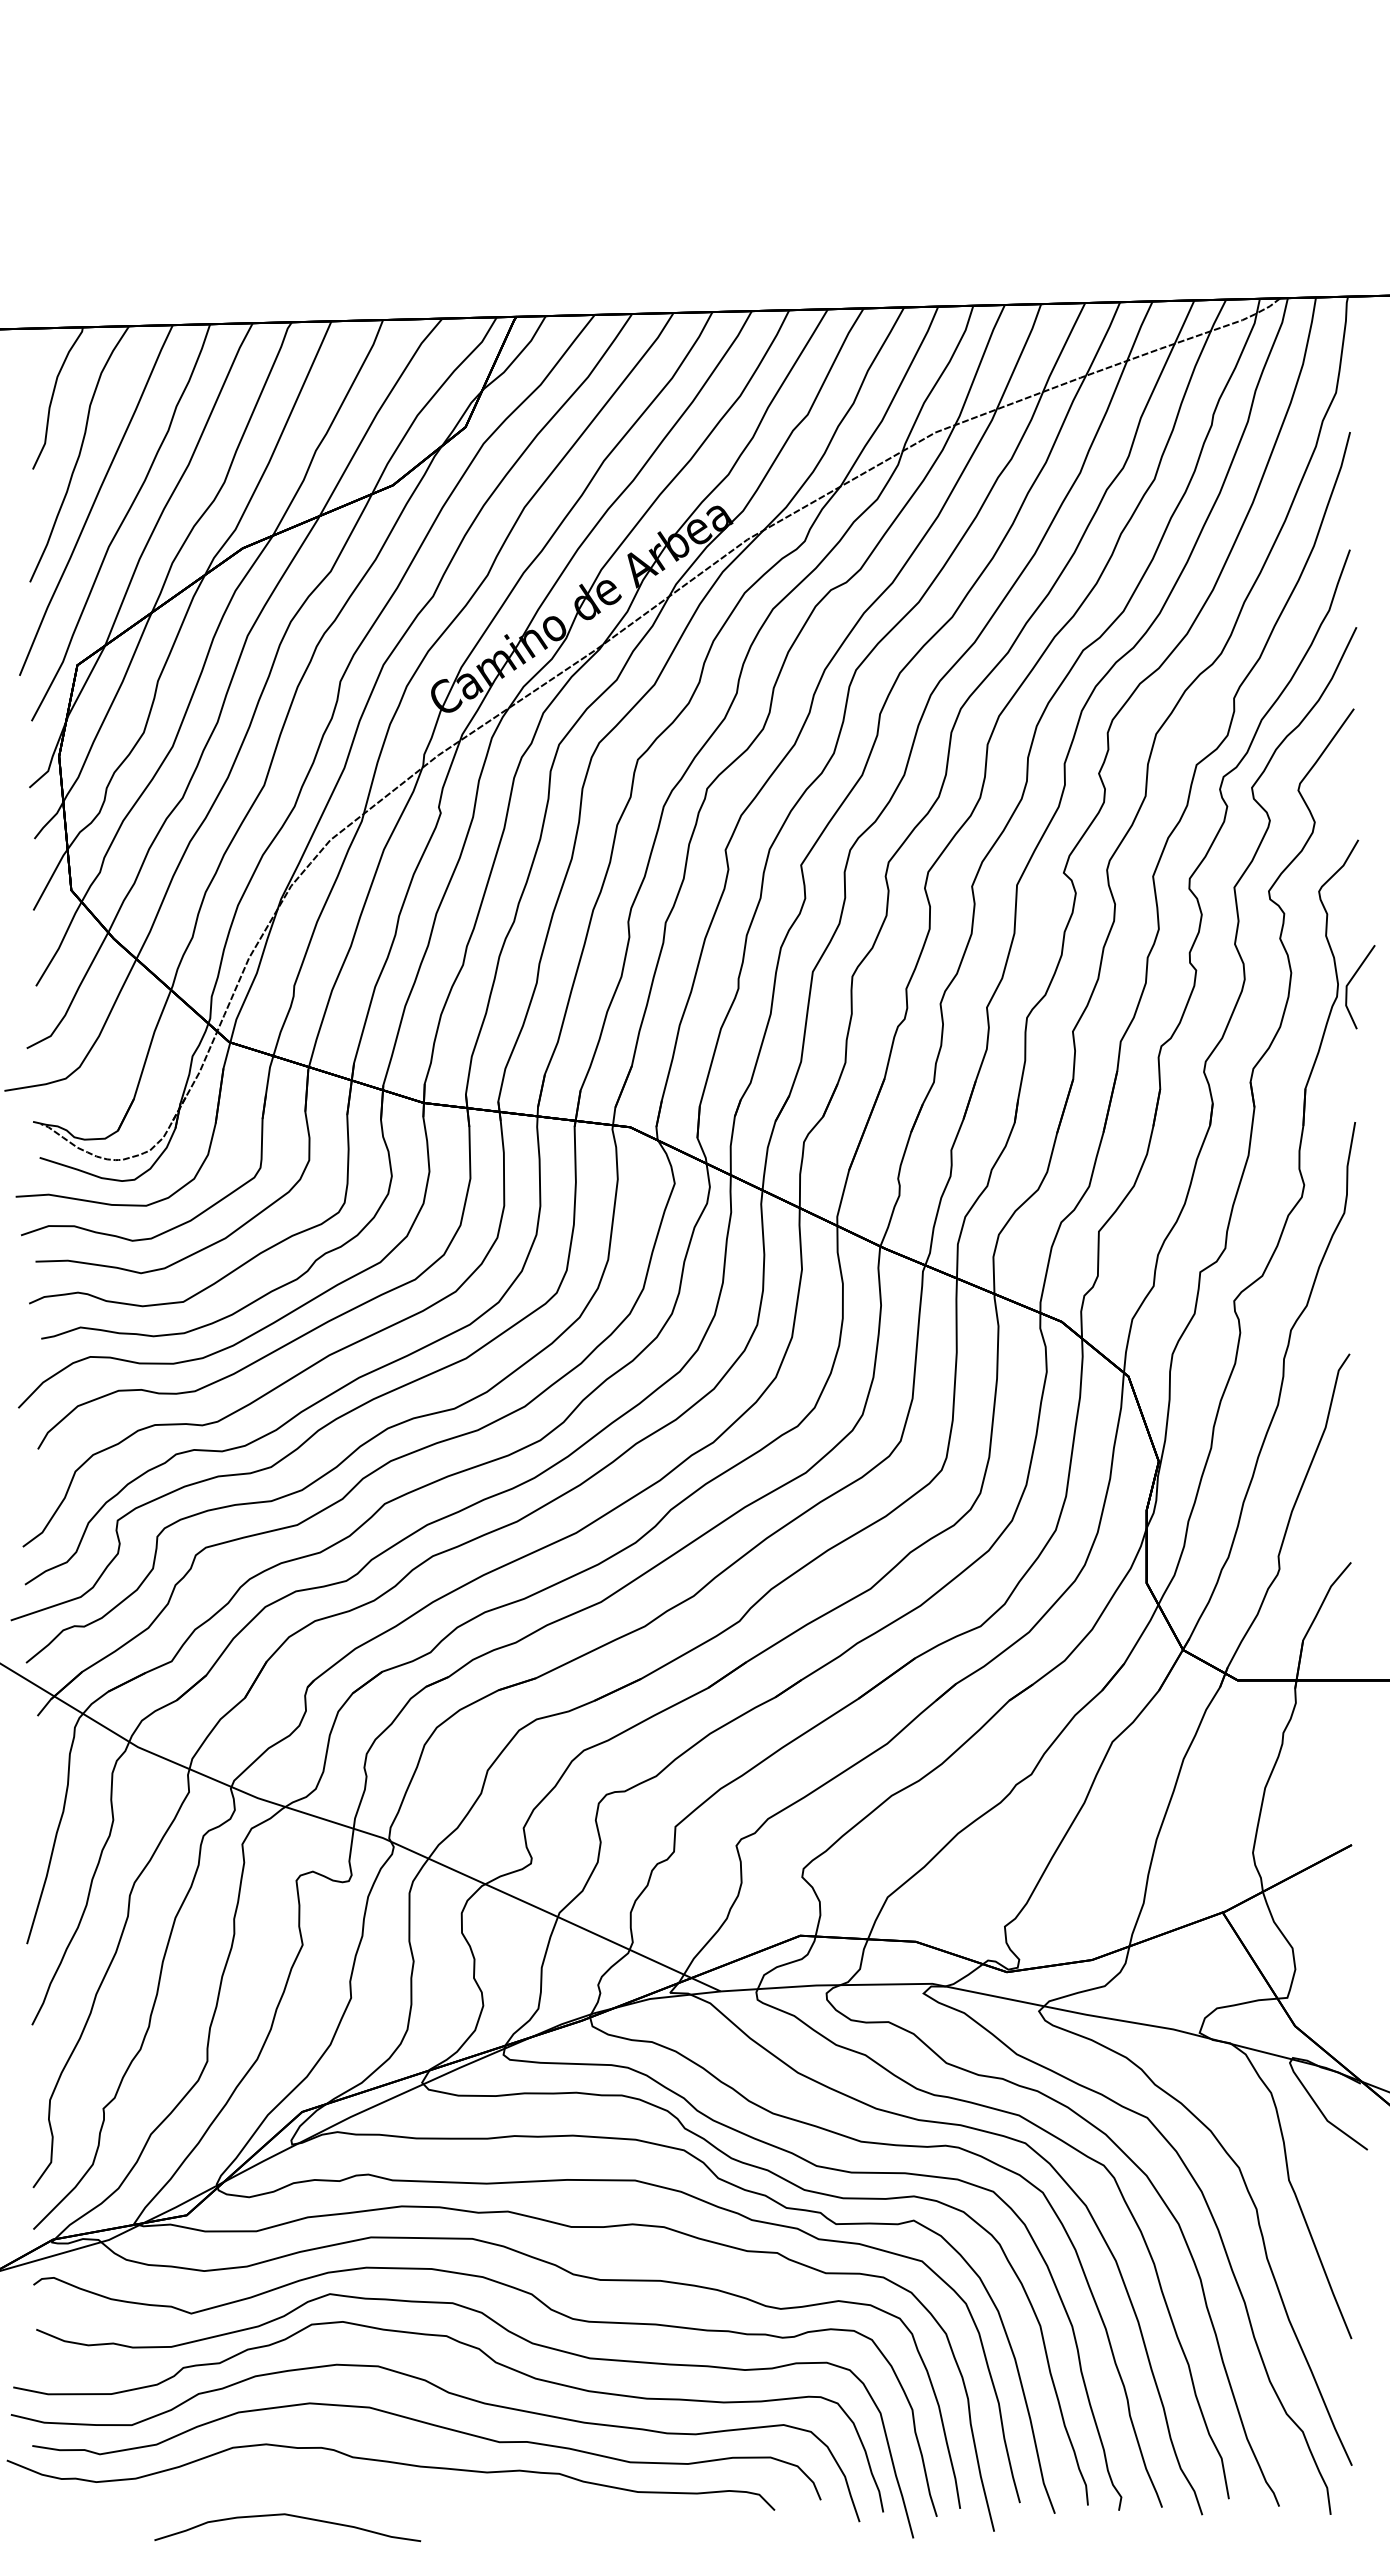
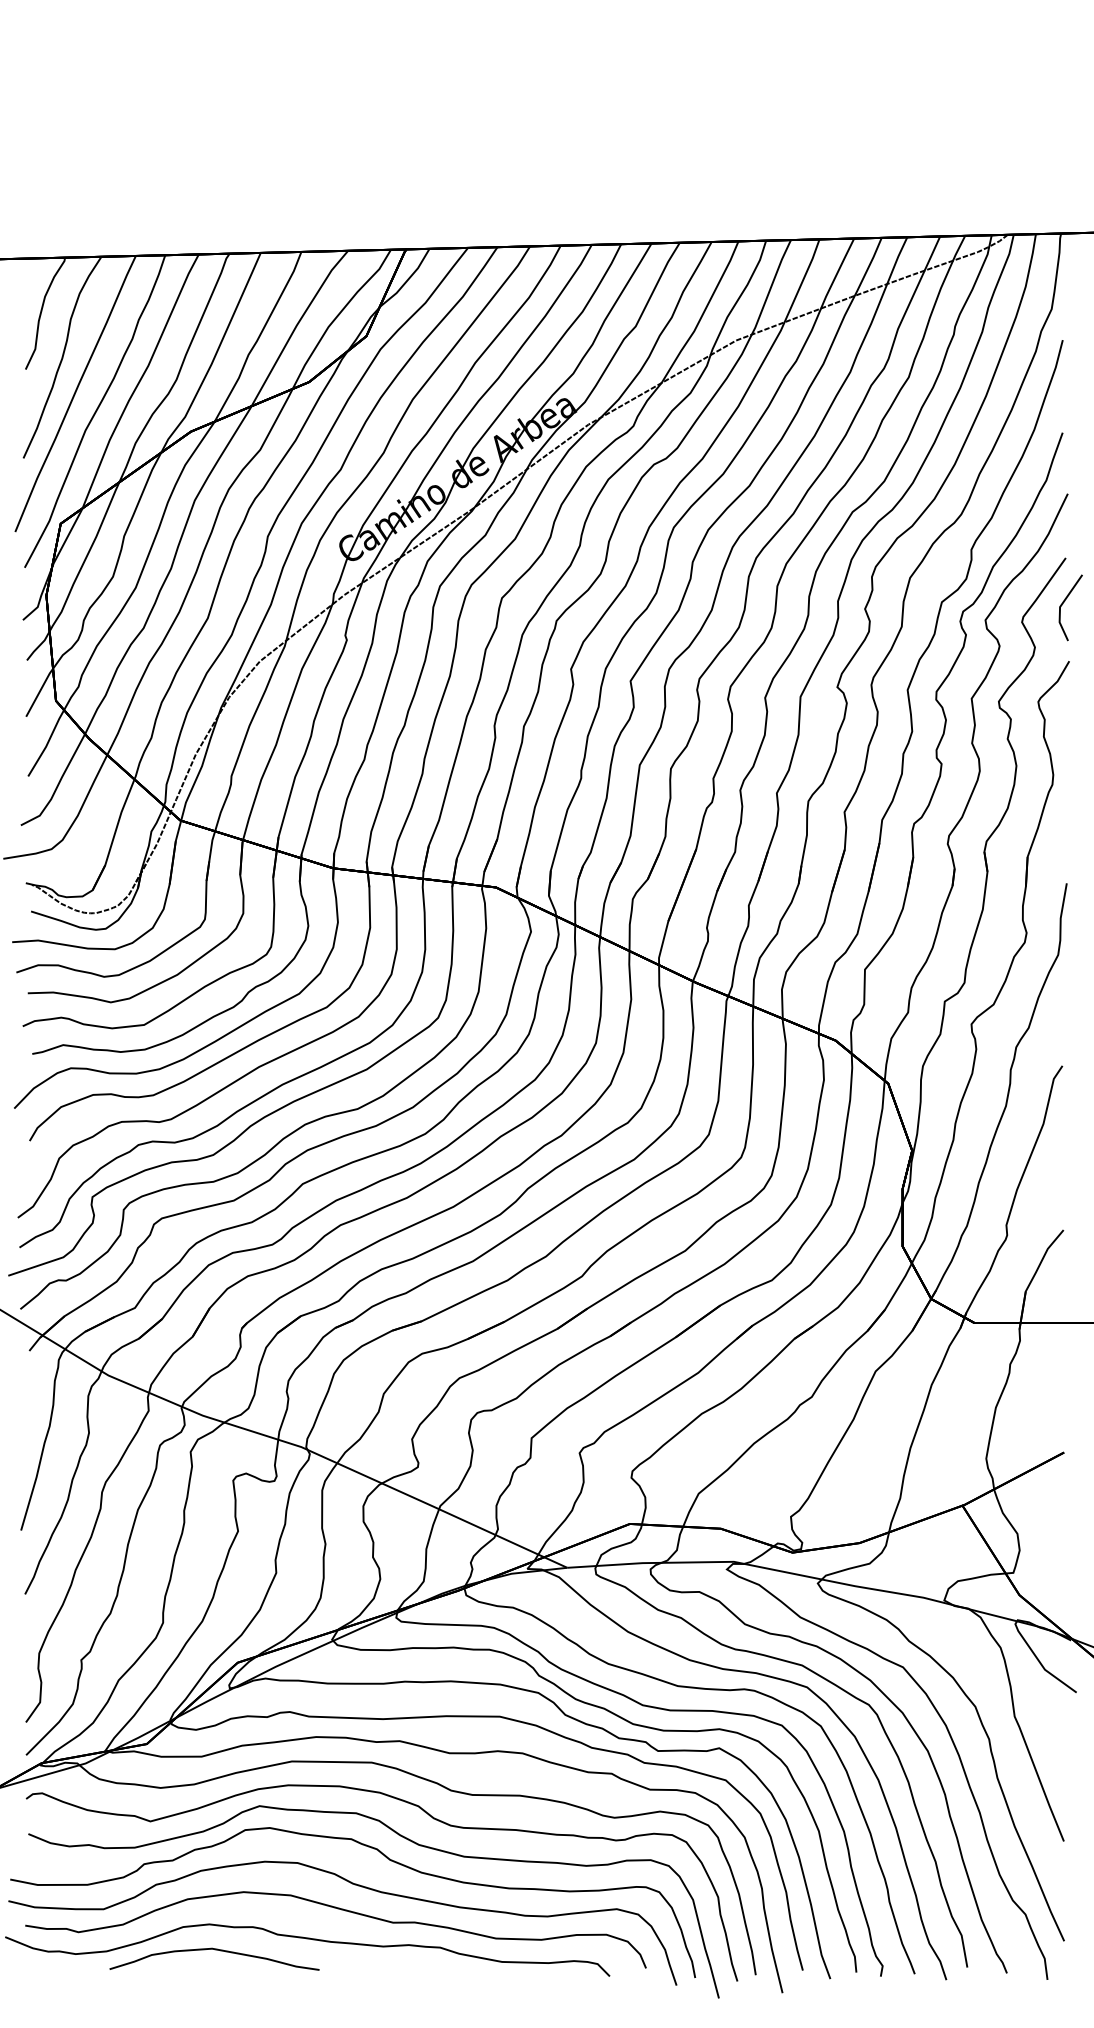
line: (1351, 981) -> (1063, 603), moved
curve: (290, 2516) -> (216, 1950), moved

